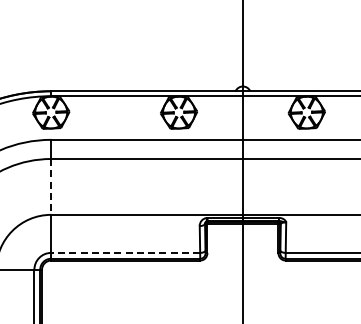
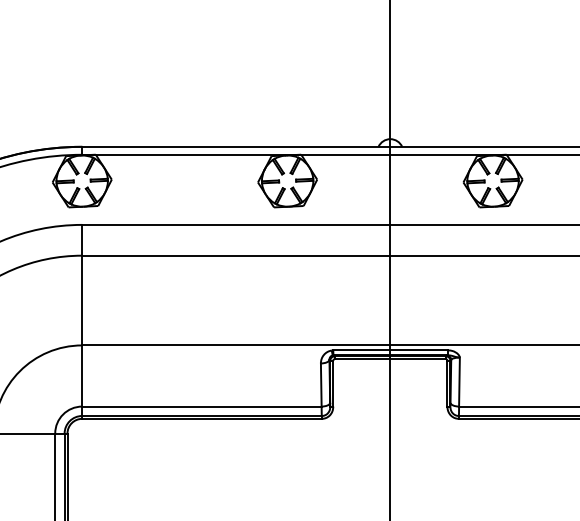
line: (51, 186) -> (82, 299), dashed -> solid
line: (125, 252) -> (201, 405), dashed -> solid

